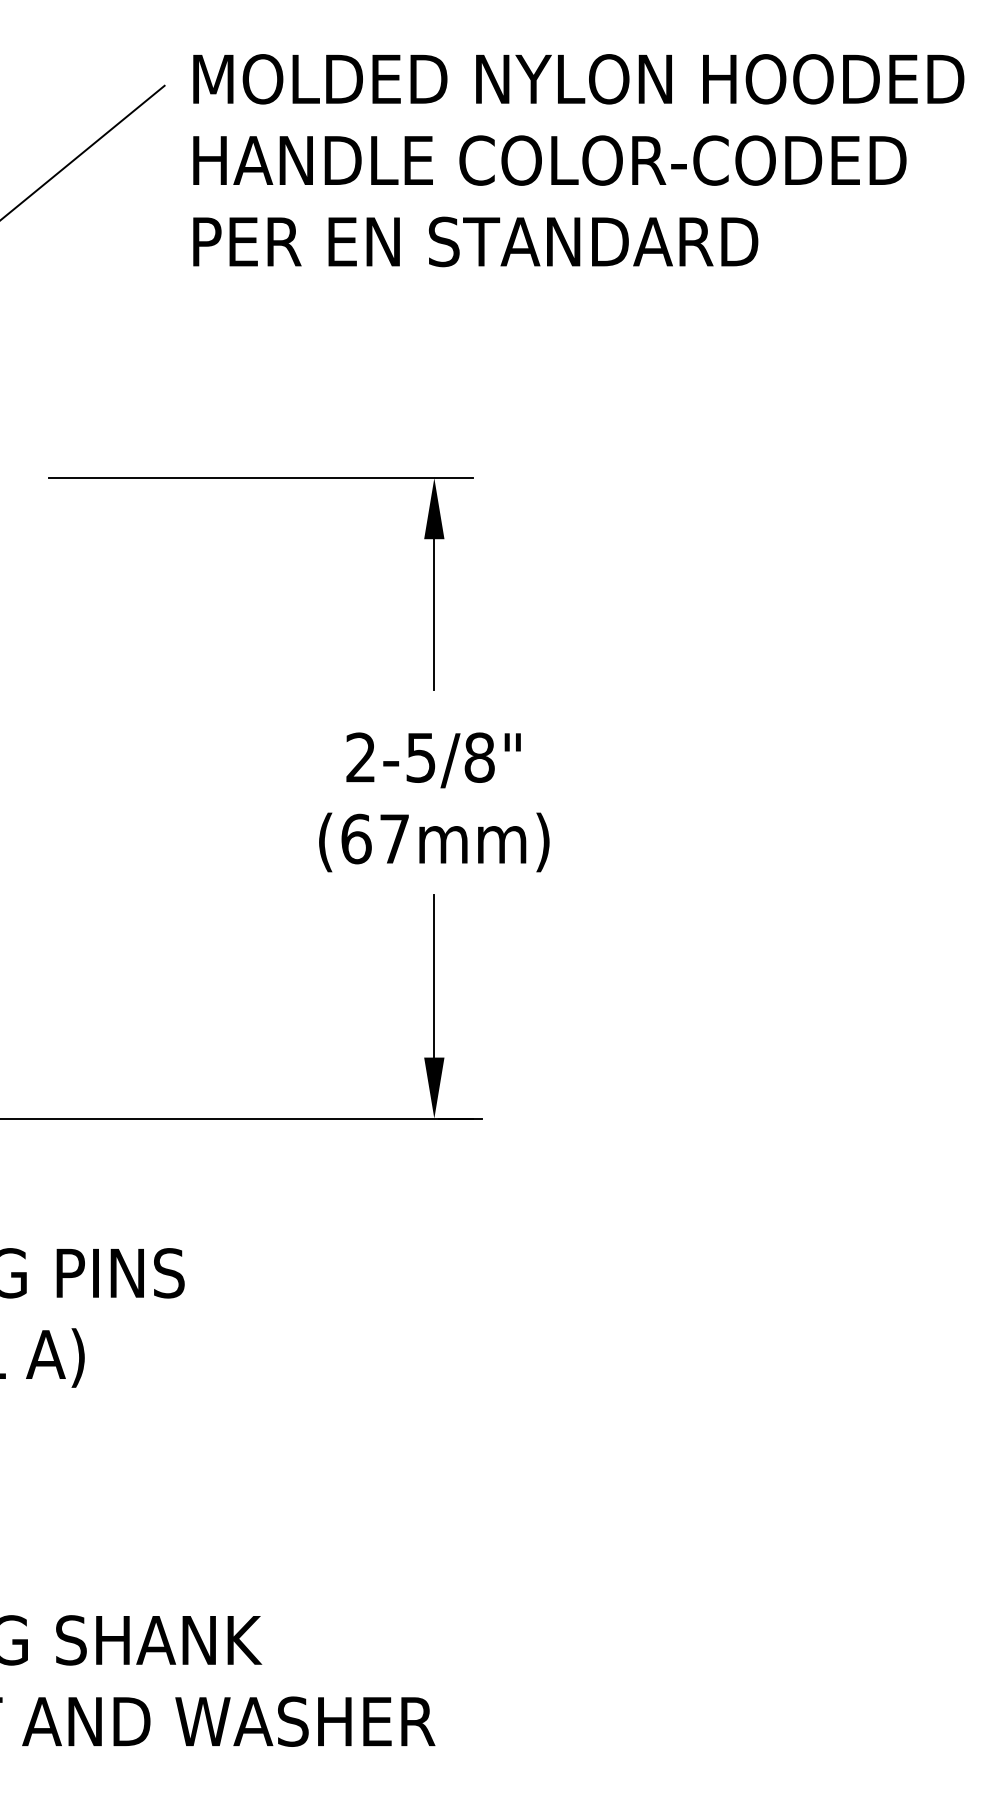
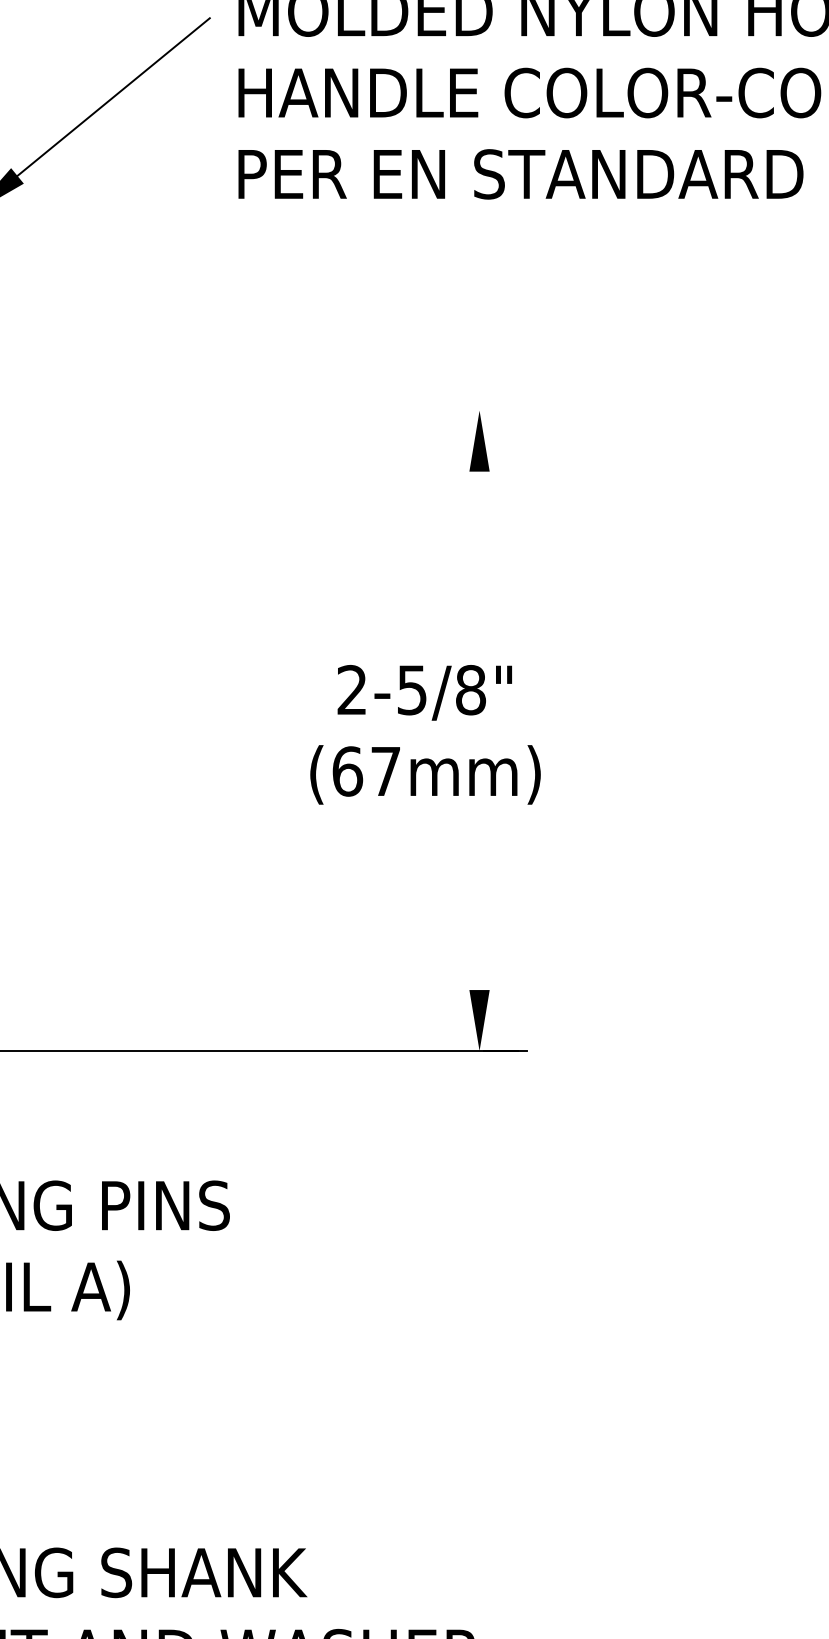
line: (260, 478) -> (305, 410), removed
line: (434, 614) -> (479, 546), removed
text: (434, 802) -> (425, 734), moved
line: (434, 976) -> (479, 908), removed

